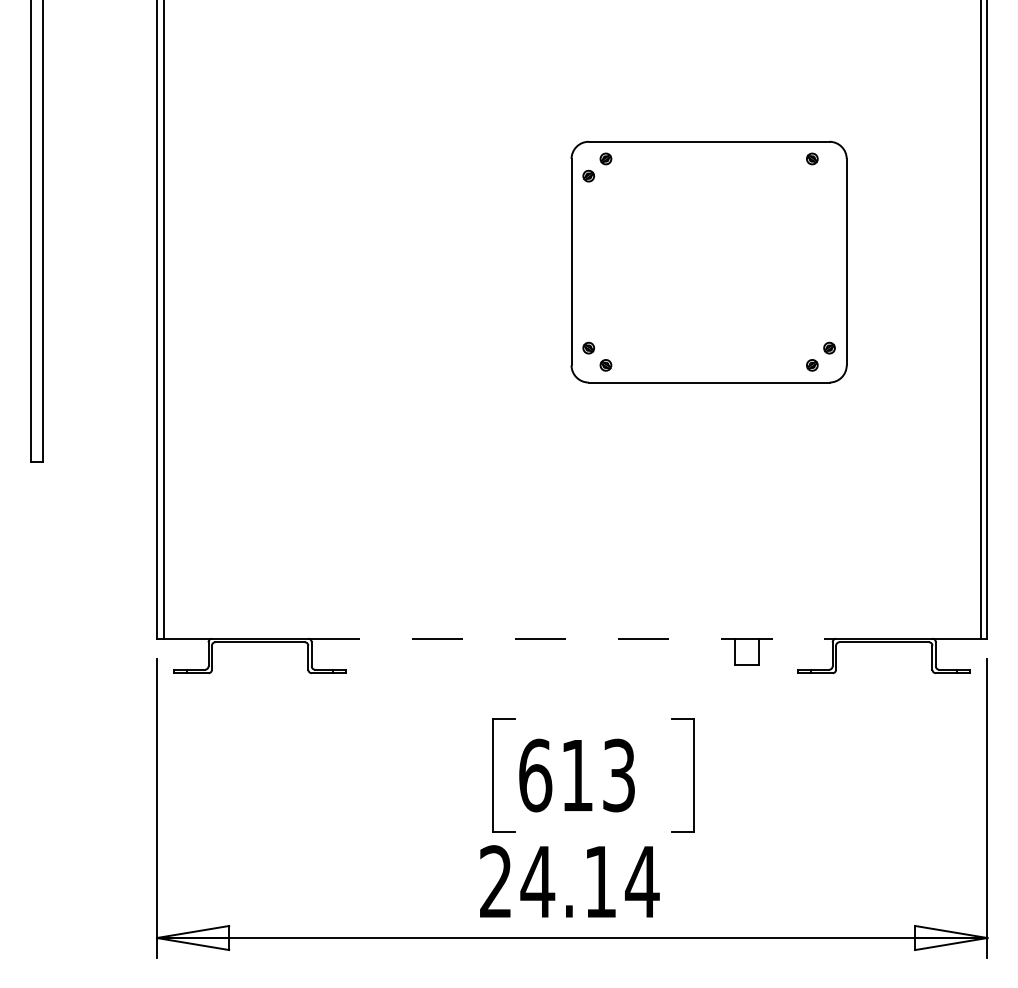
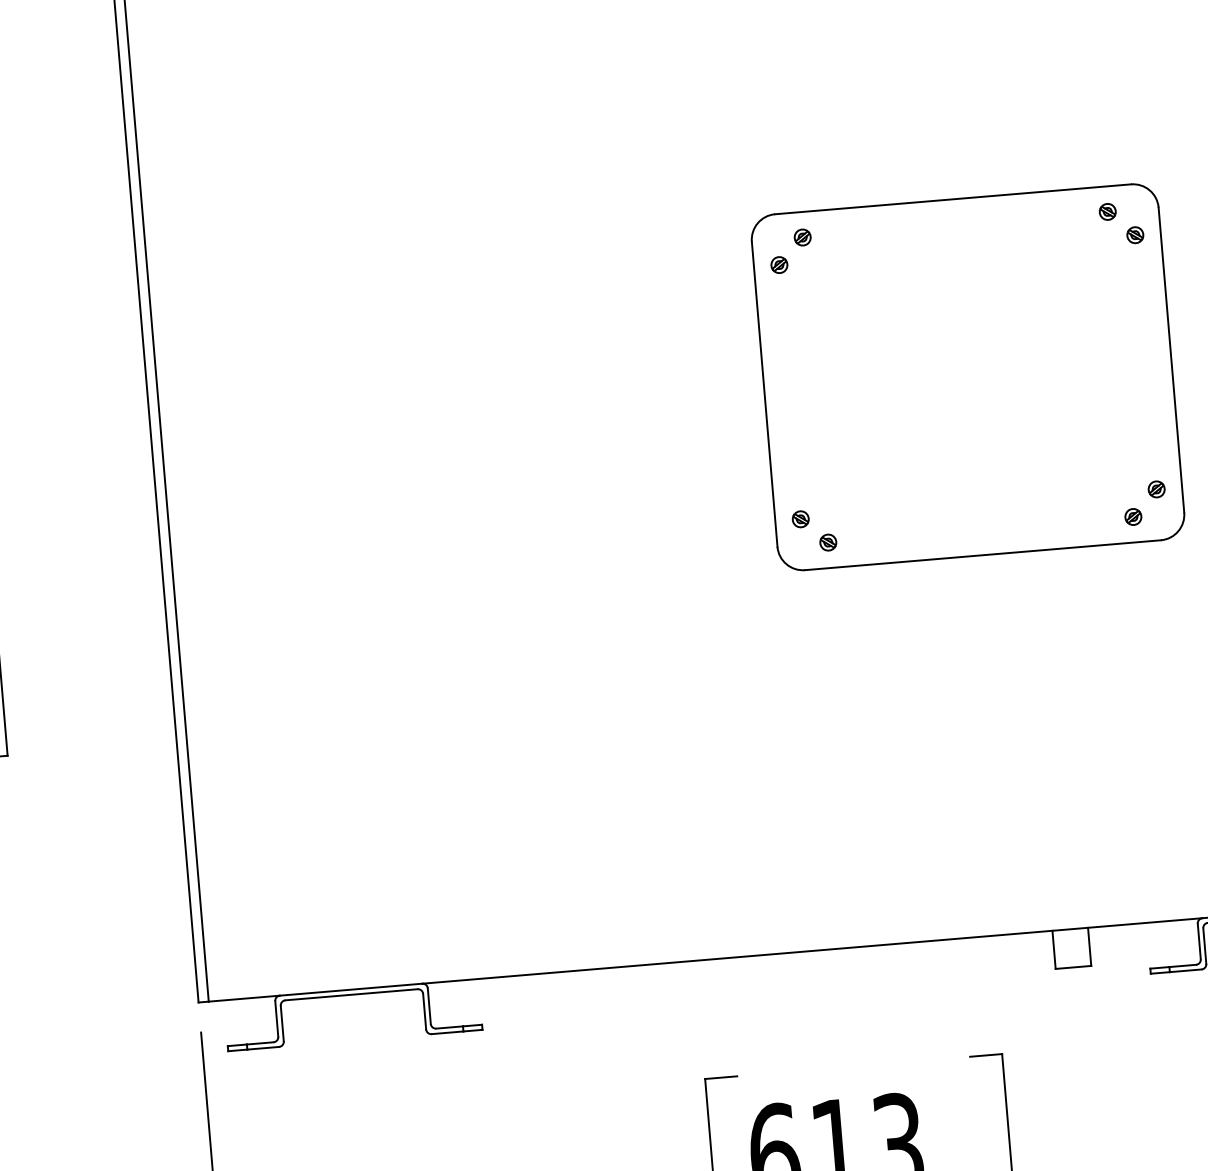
part: (829, 175) -> (1135, 234), added
line: (572, 638) -> (812, 950), dashed -> solid

